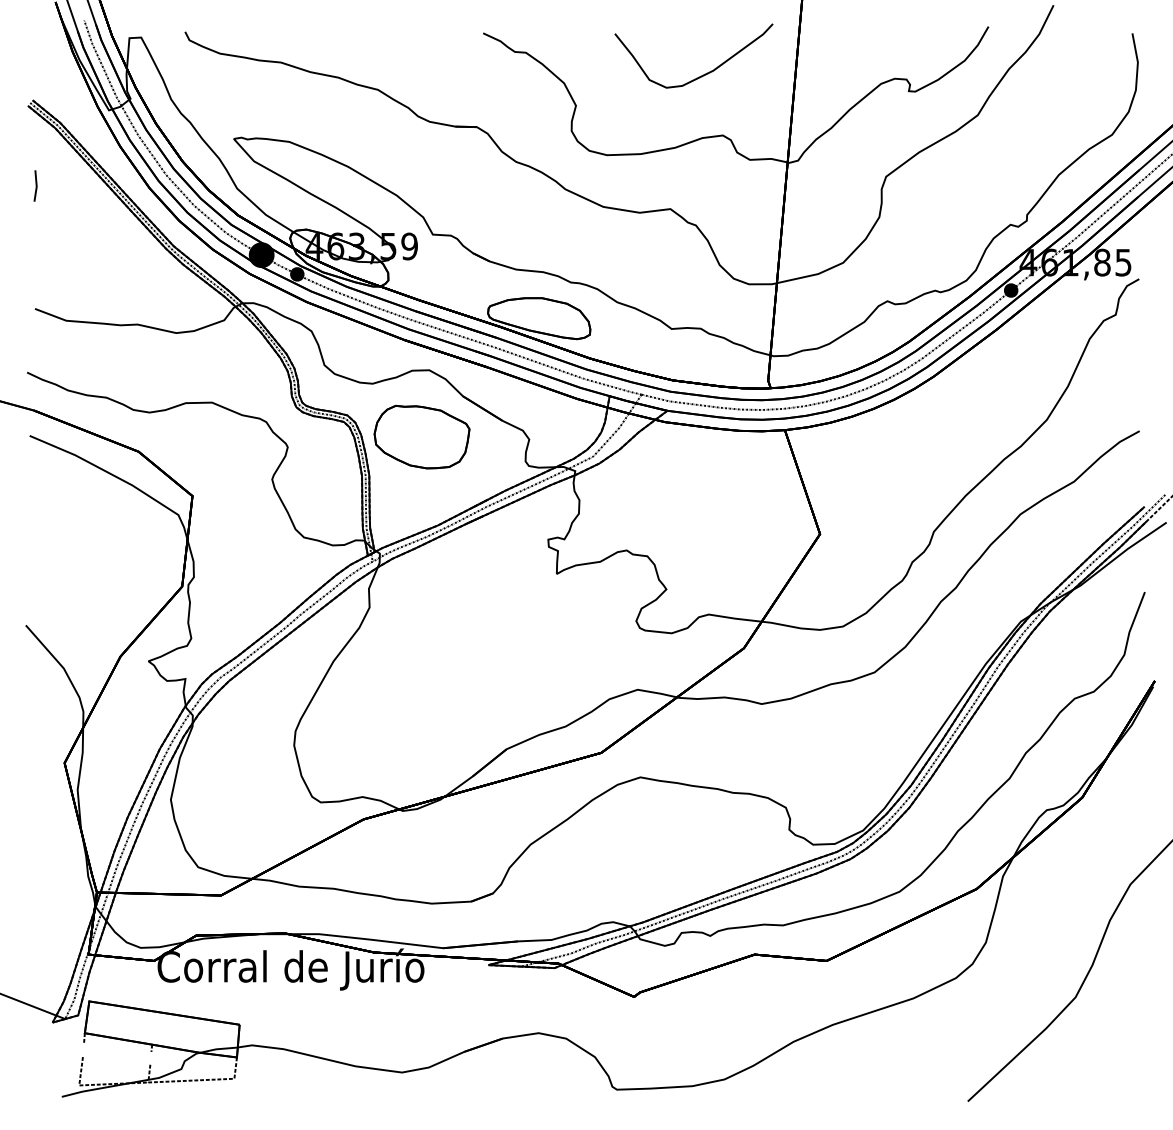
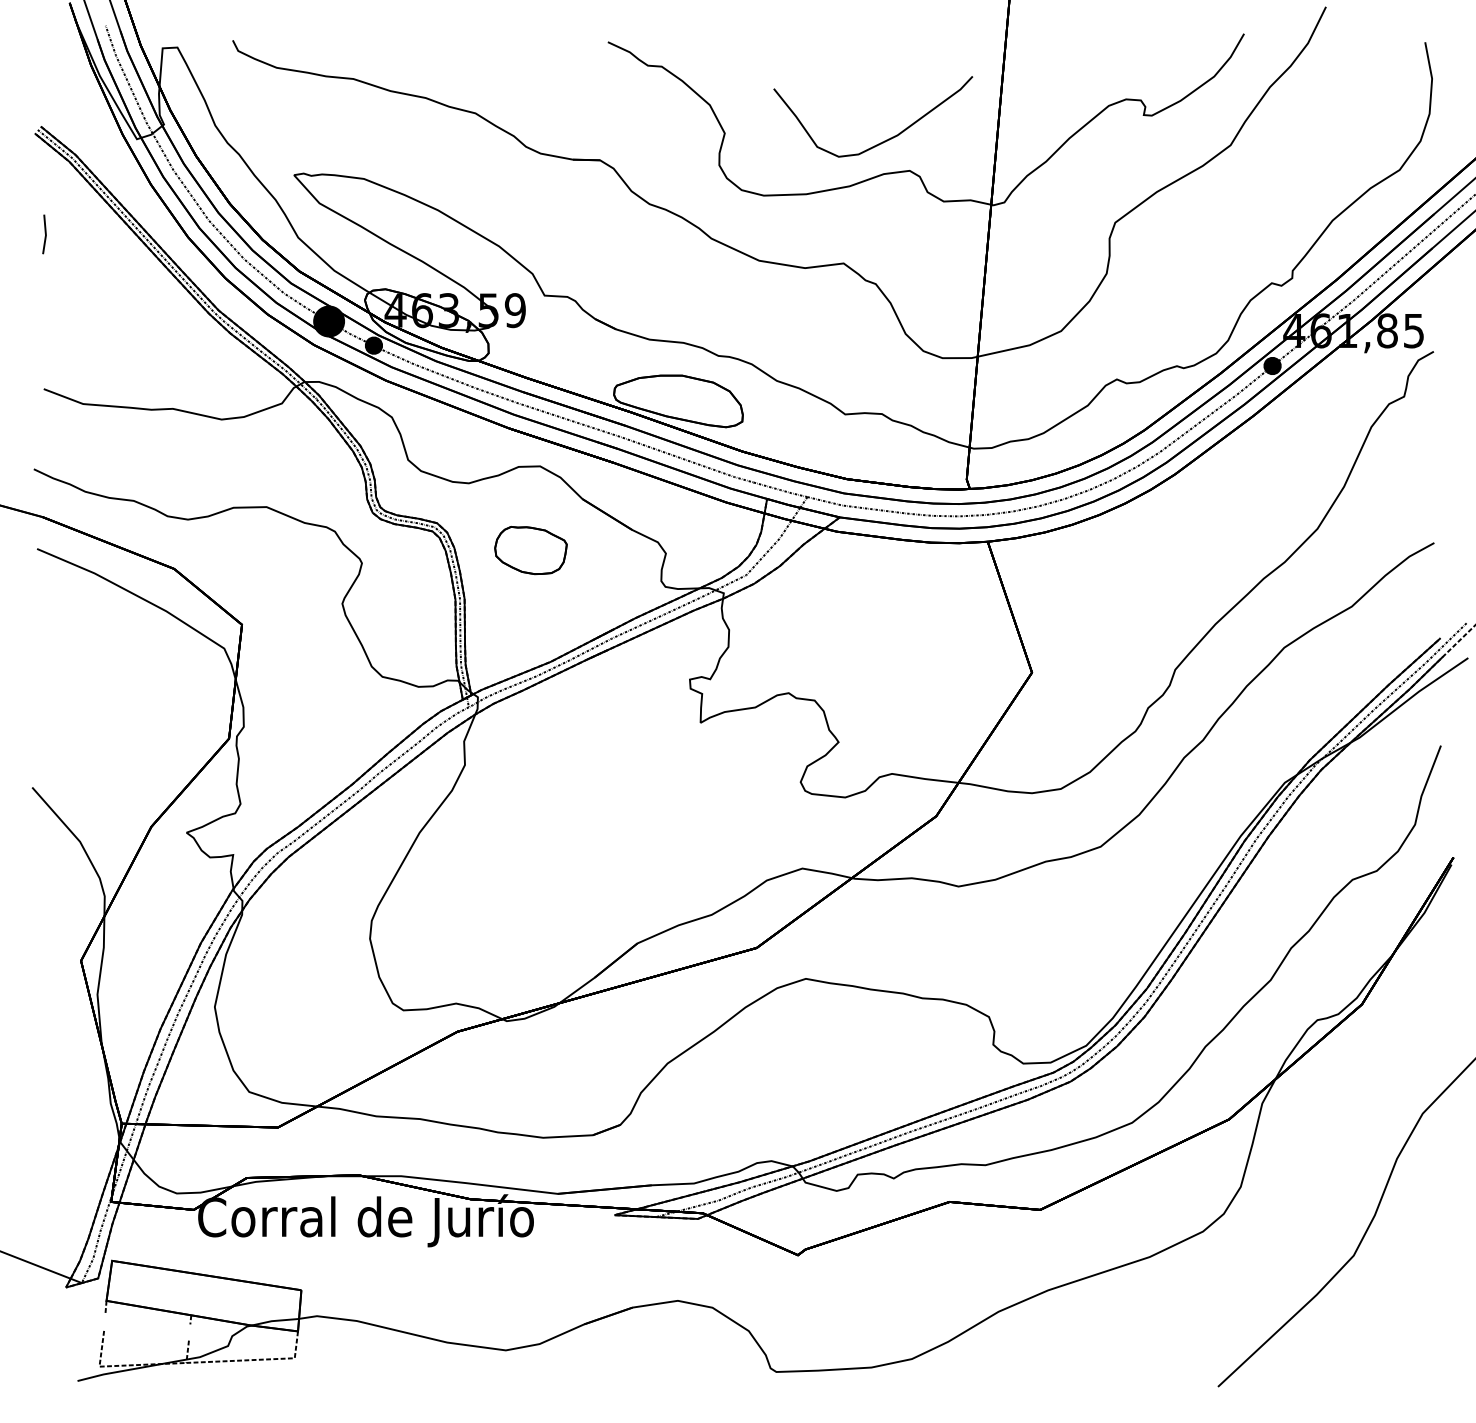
part: (702, 74) -> (884, 140), moved
part: (421, 437) -> (530, 550), size x0.6

